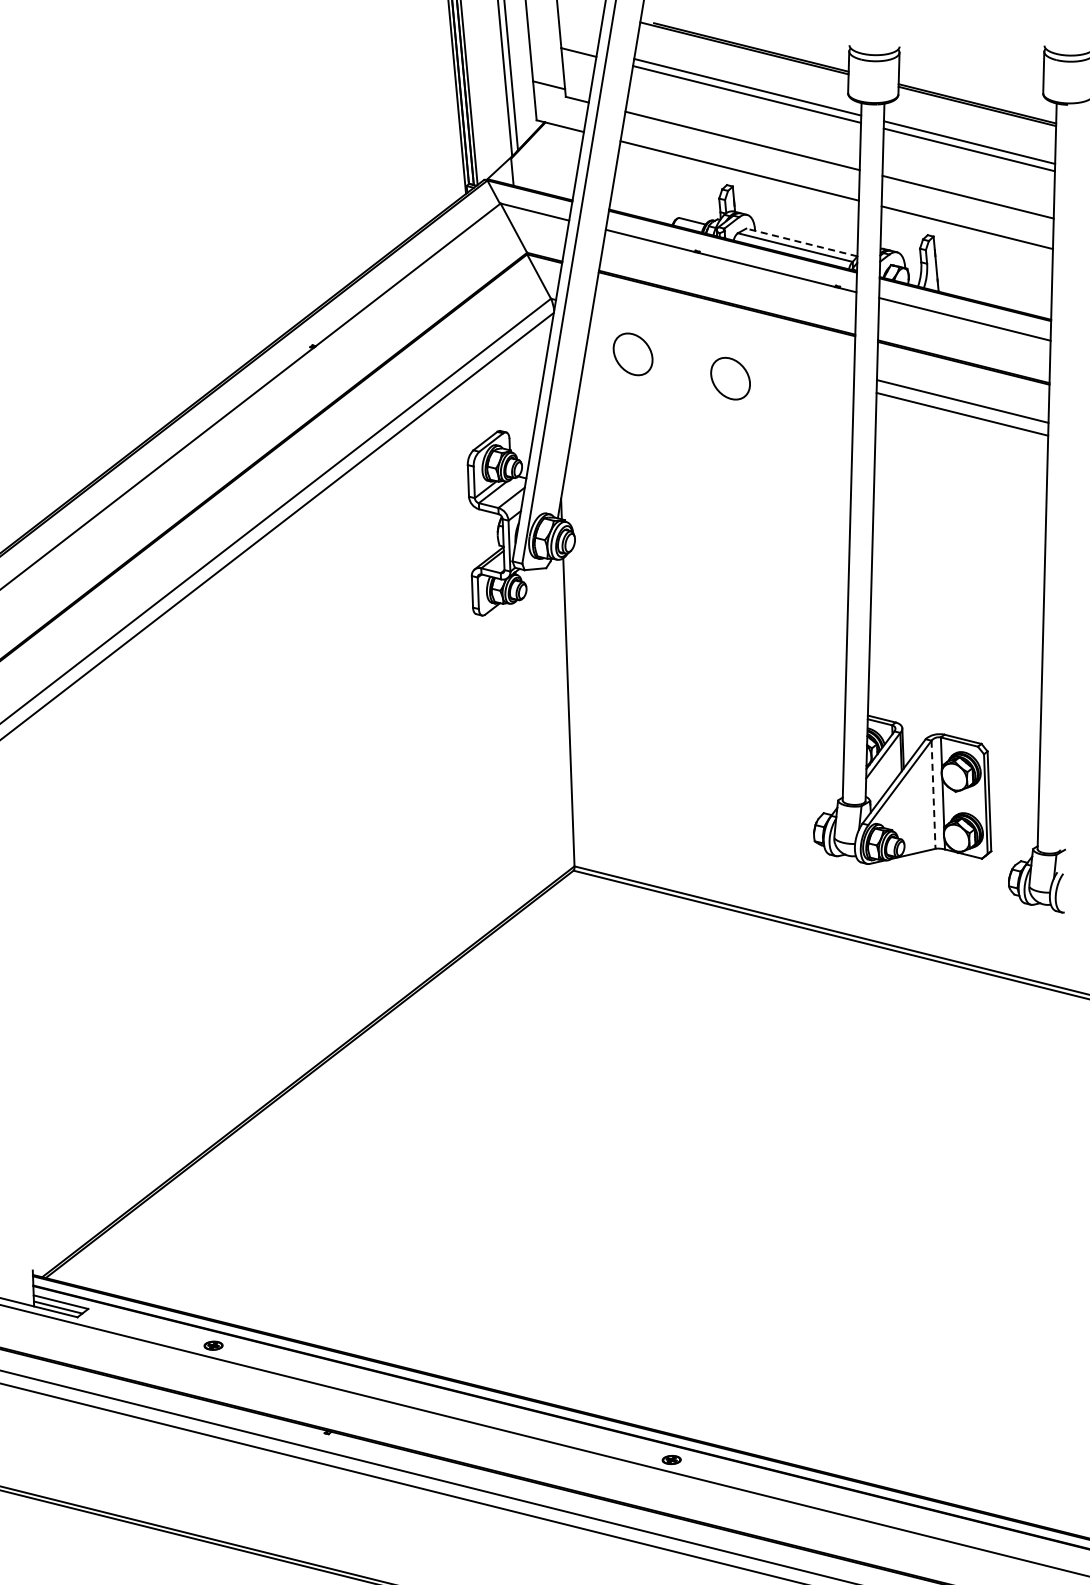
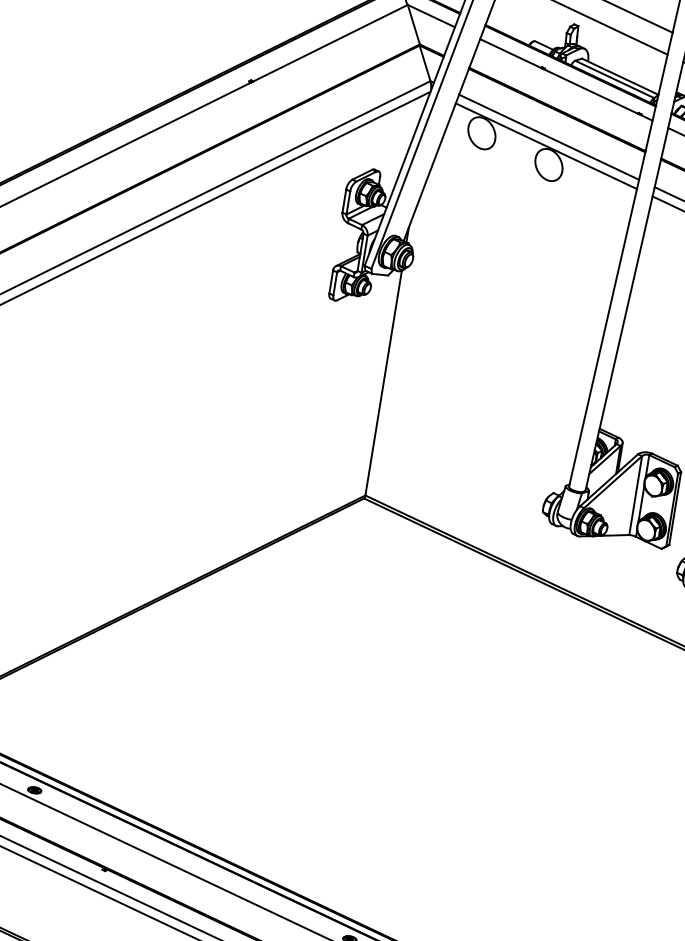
line: (801, 242) -> (619, 76), dashed -> solid
line: (723, 341) -> (549, 137), added
line: (721, 354) -> (545, 146), added
line: (933, 795) -> (635, 496), dashed -> solid

